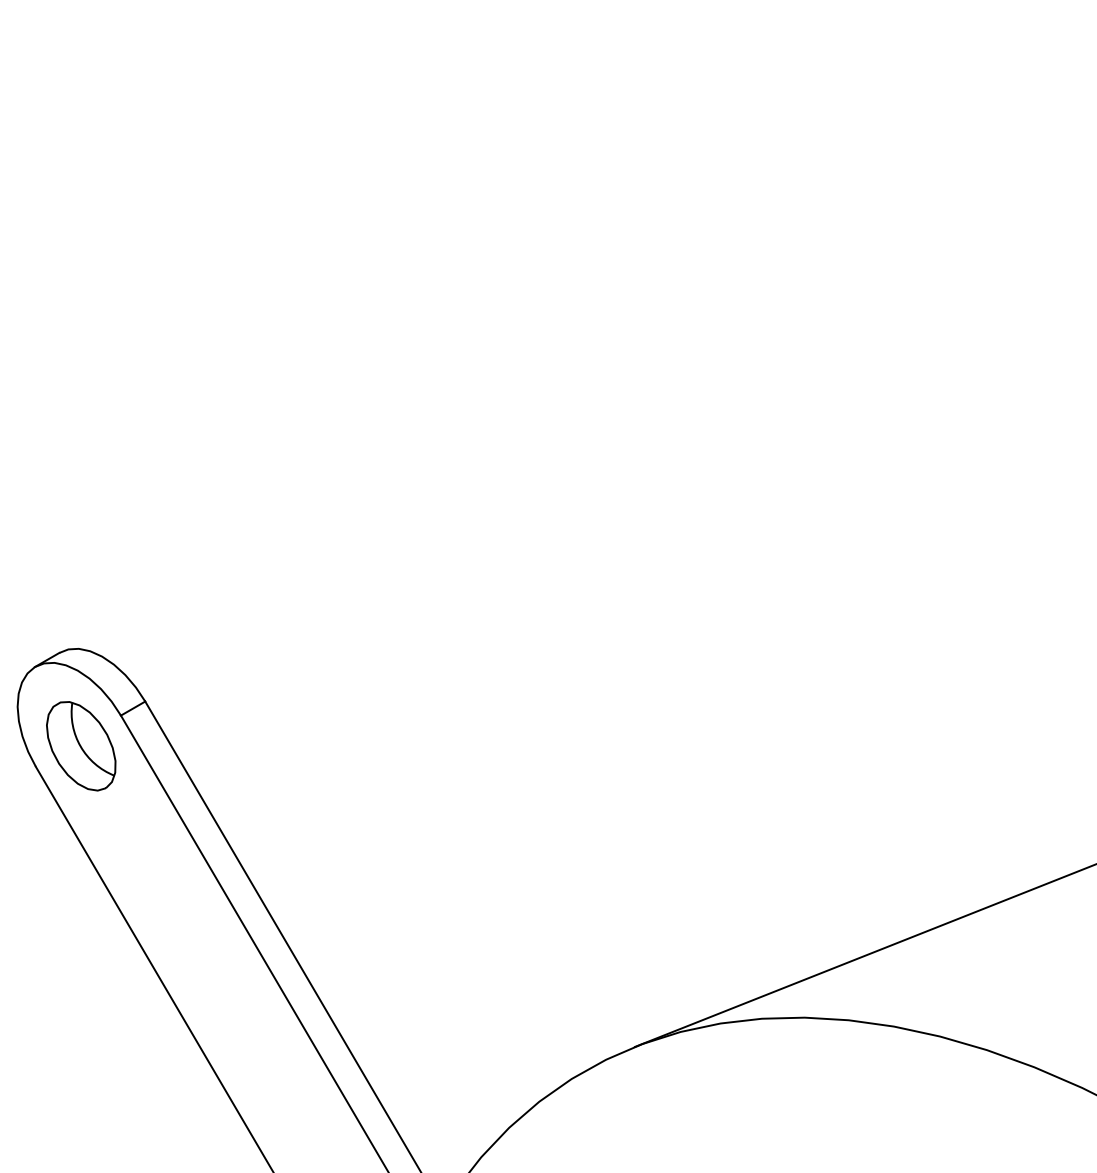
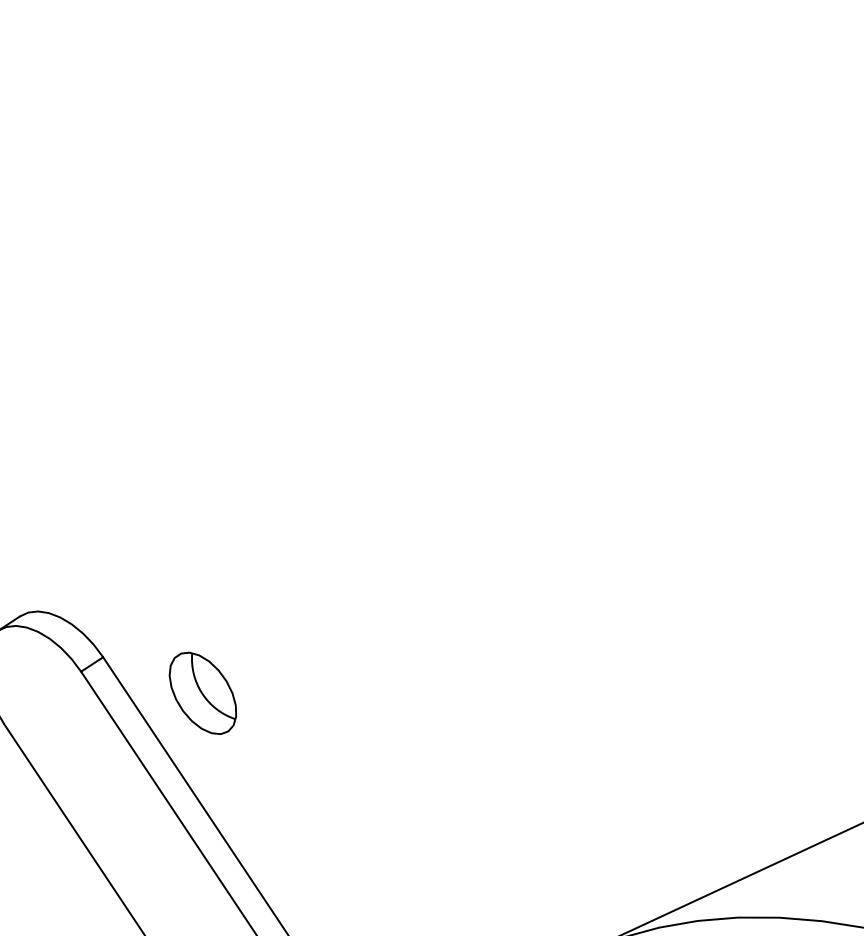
part: (81, 746) -> (203, 693), moved

